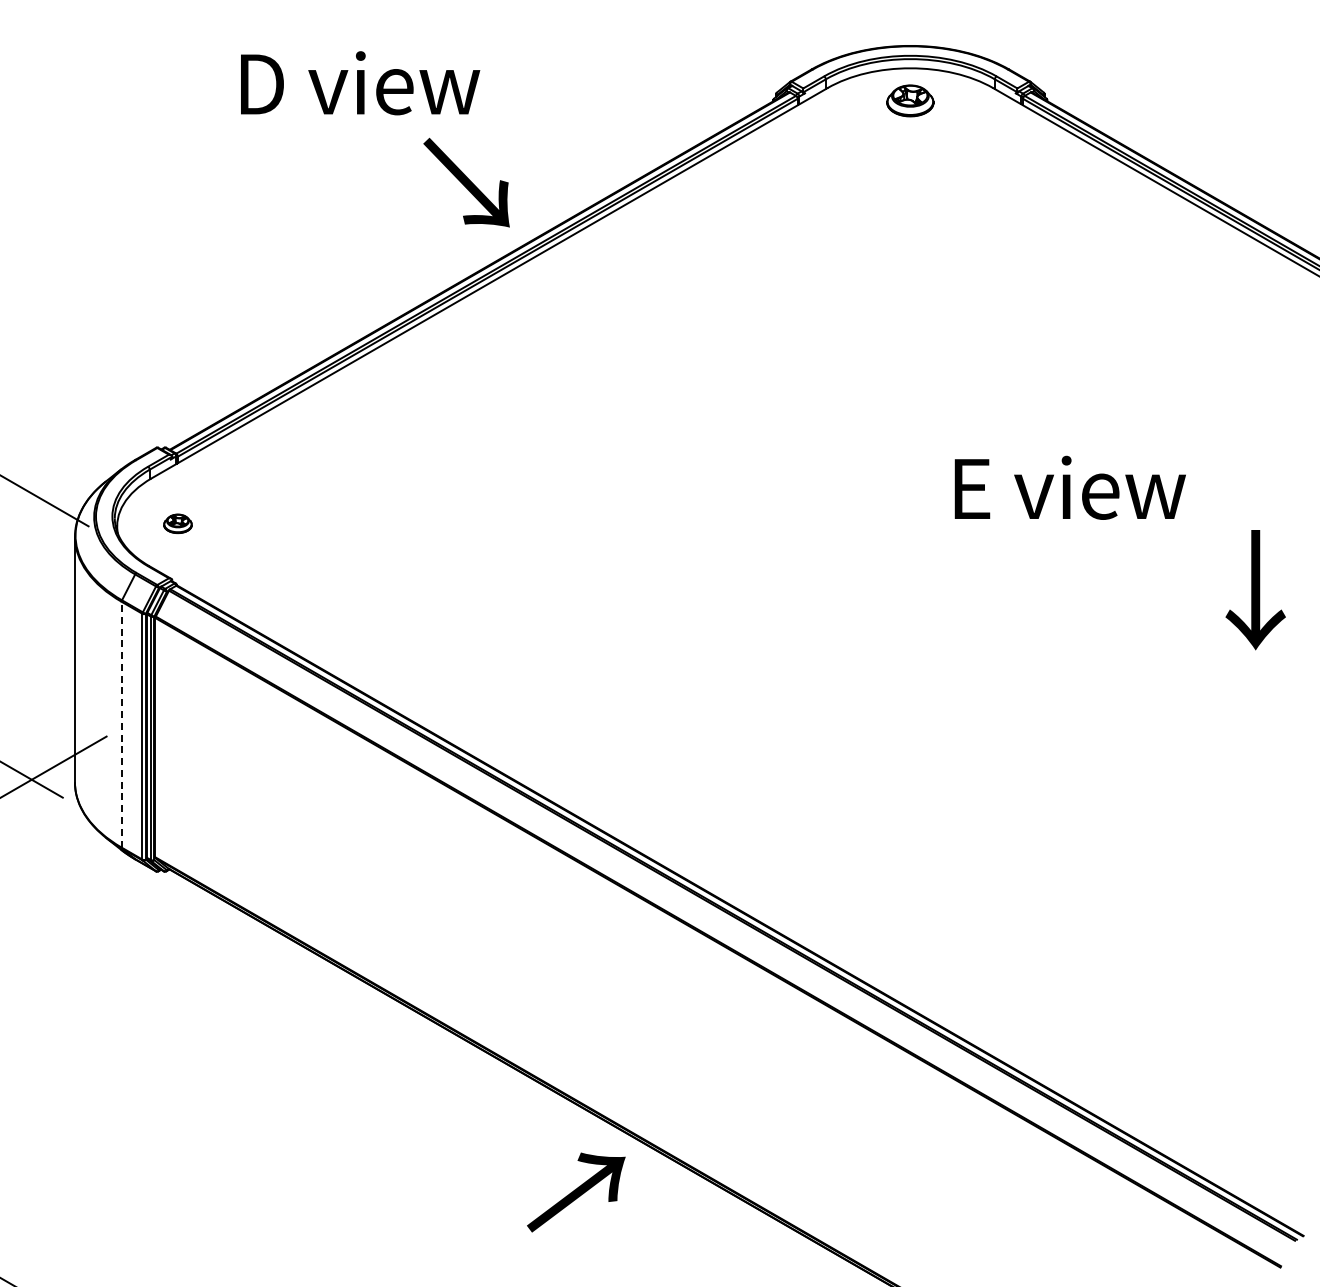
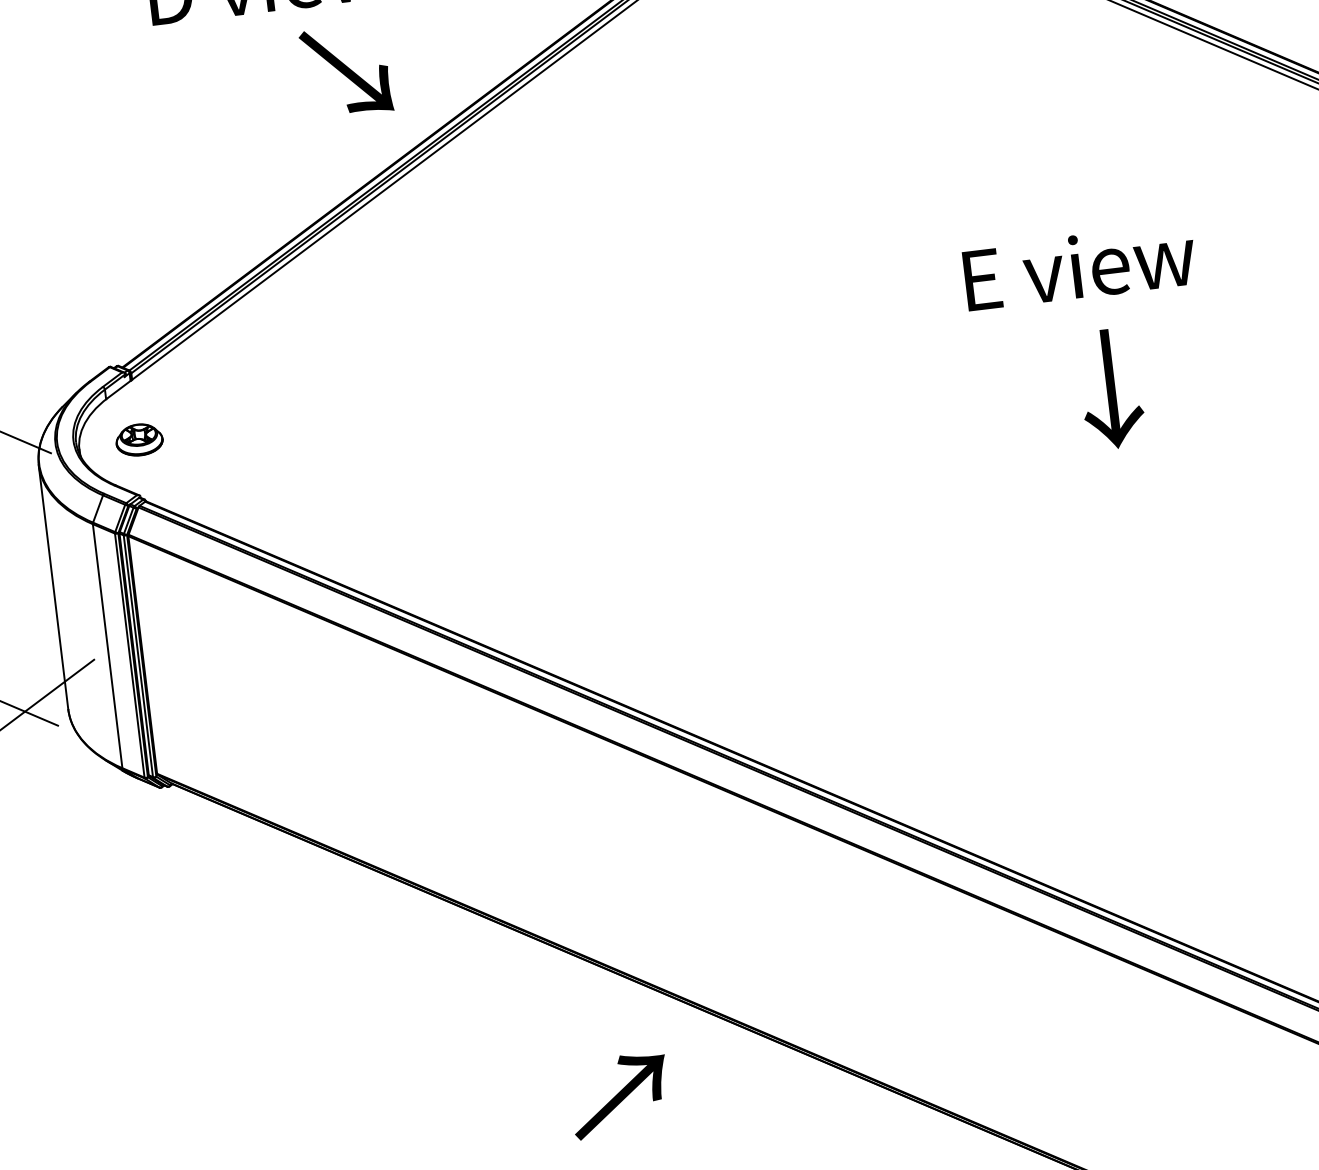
text: (466, 182) -> (346, 71), moved
text: (1069, 487) -> (1078, 266), moved
part: (177, 523) -> (138, 439), size x1.67
text: (1255, 590) -> (1110, 389), moved
line: (121, 724) -> (107, 646), dashed -> solid
text: (576, 1192) -> (620, 1095), moved

